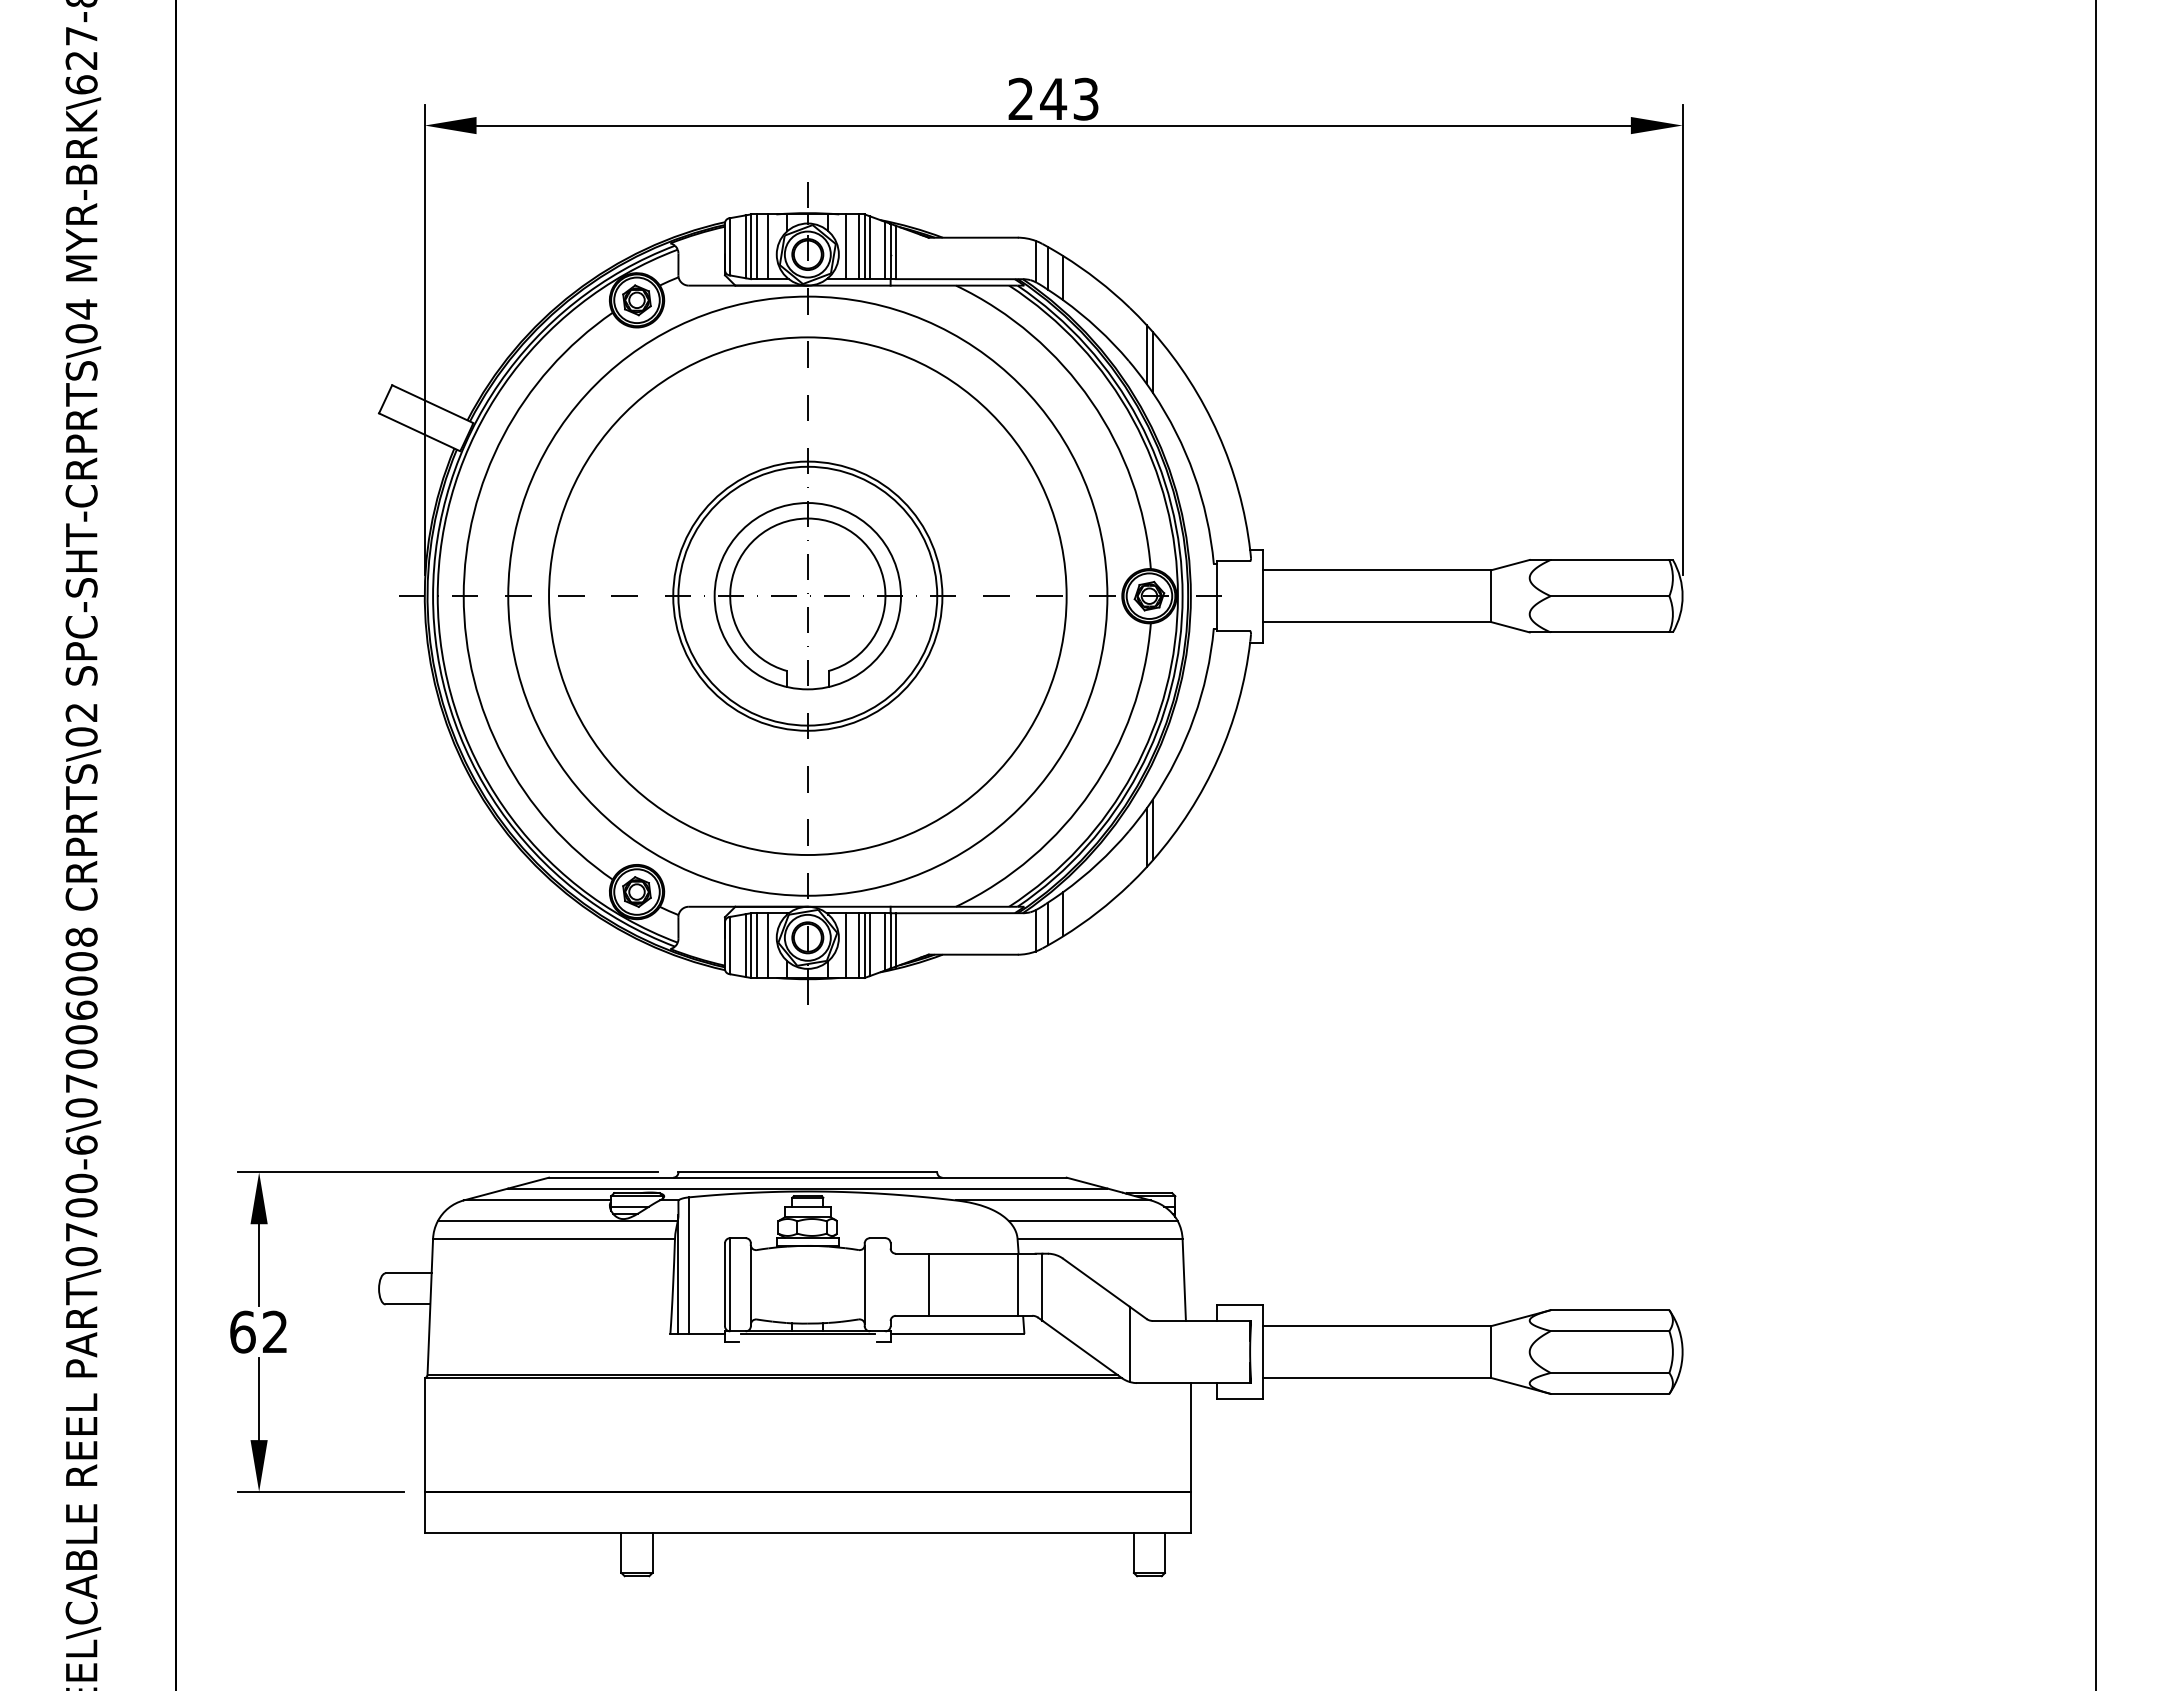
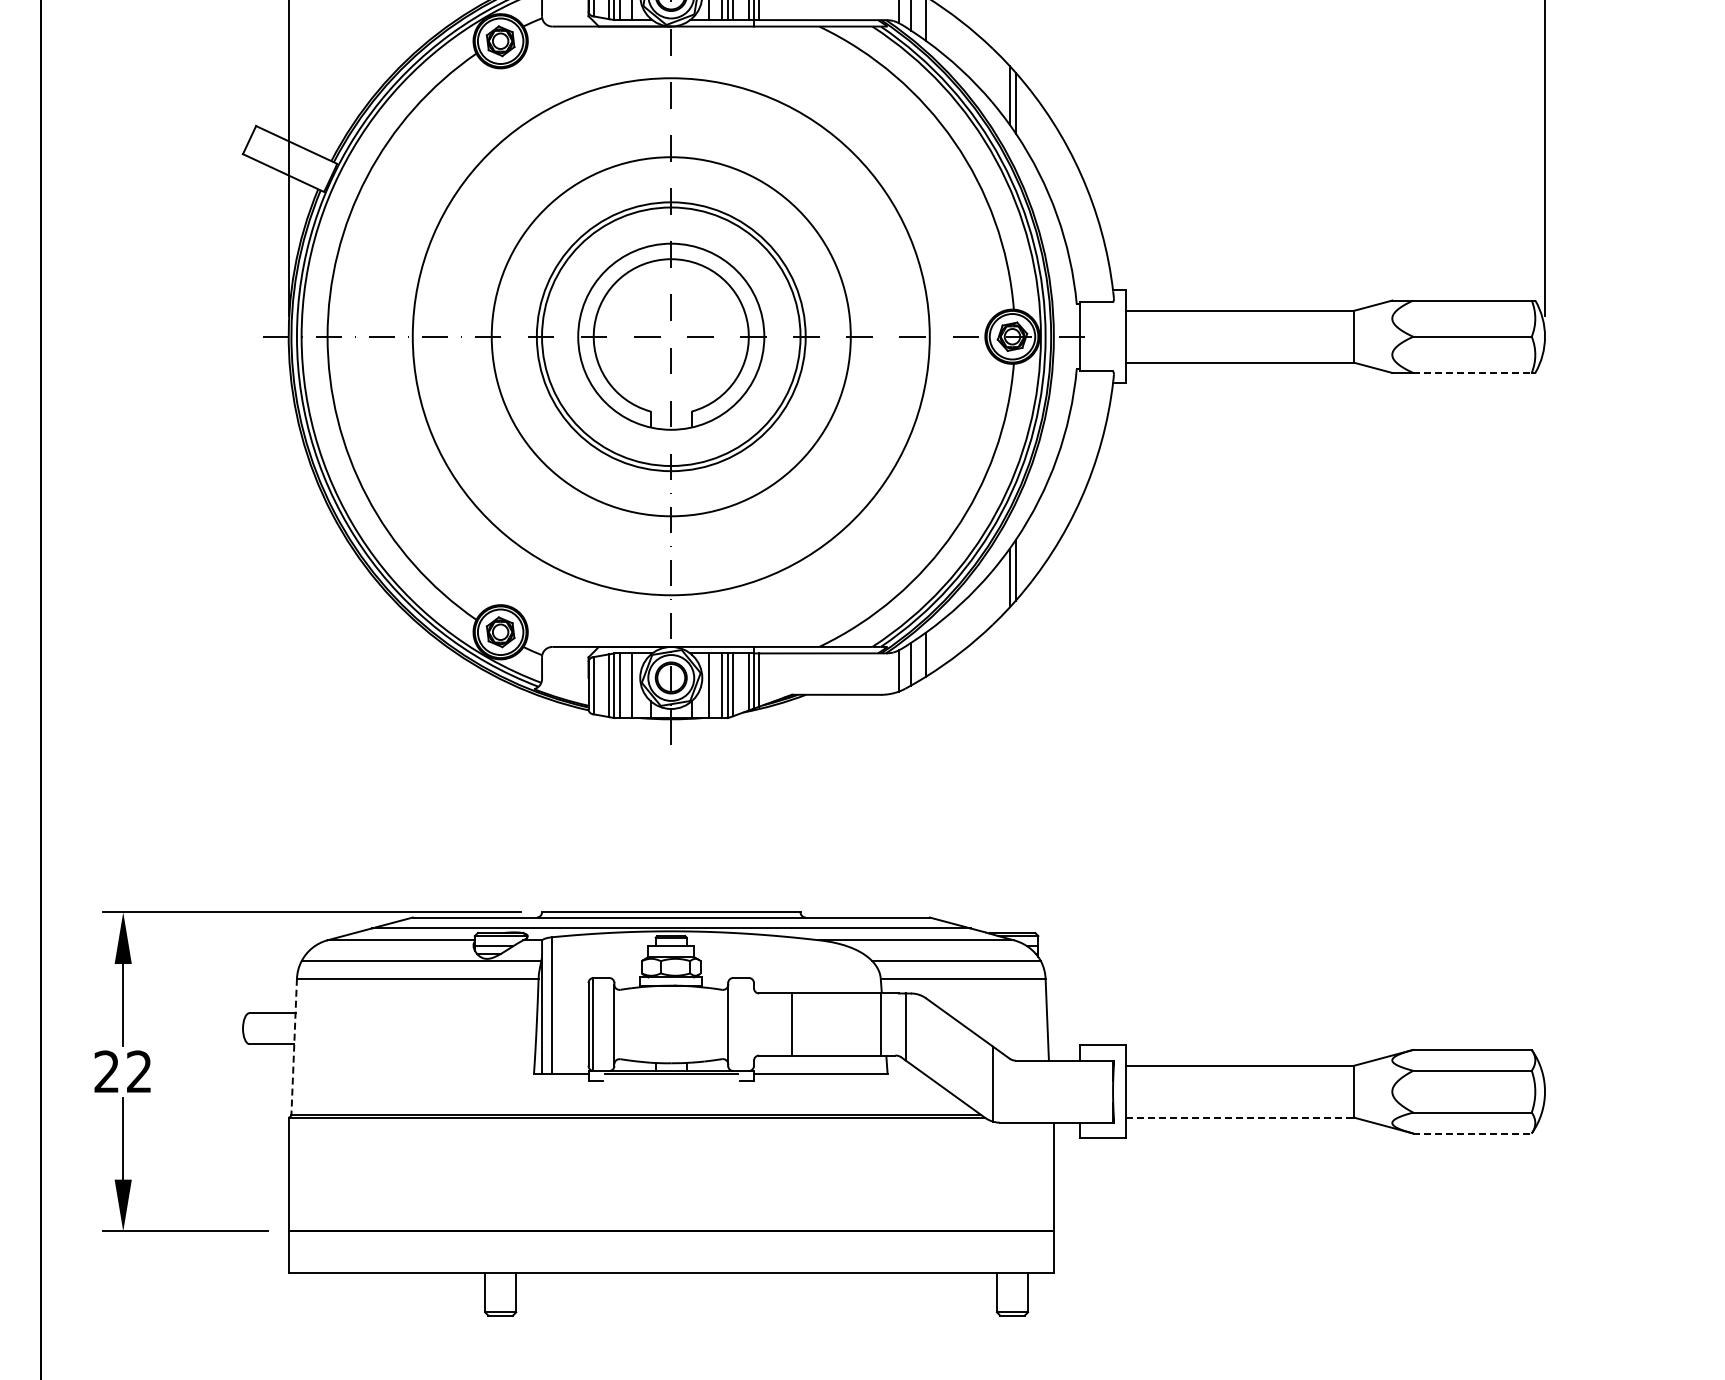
circle: (807, 595) -> (670, 336), size x0.6
line: (1610, 632) -> (1472, 373), solid -> dashed
line: (430, 1307) -> (294, 1047), solid -> dashed
text: (242, 1331) -> (106, 1071), 62 -> 22
line: (1377, 1377) -> (1240, 1117), solid -> dashed
line: (1610, 1393) -> (1472, 1133), solid -> dashed

